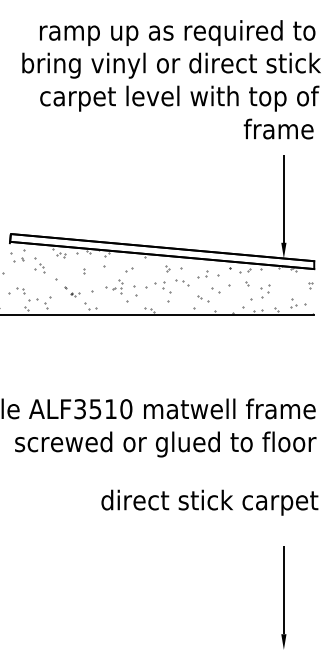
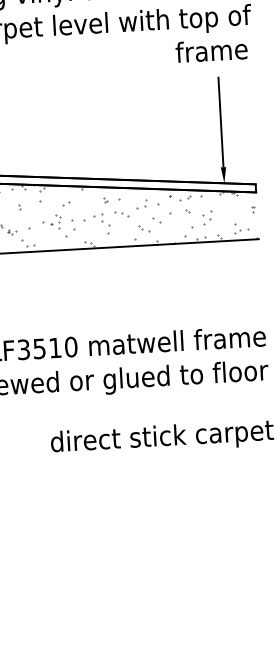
part: (283, 597) -> (243, 531), removed

